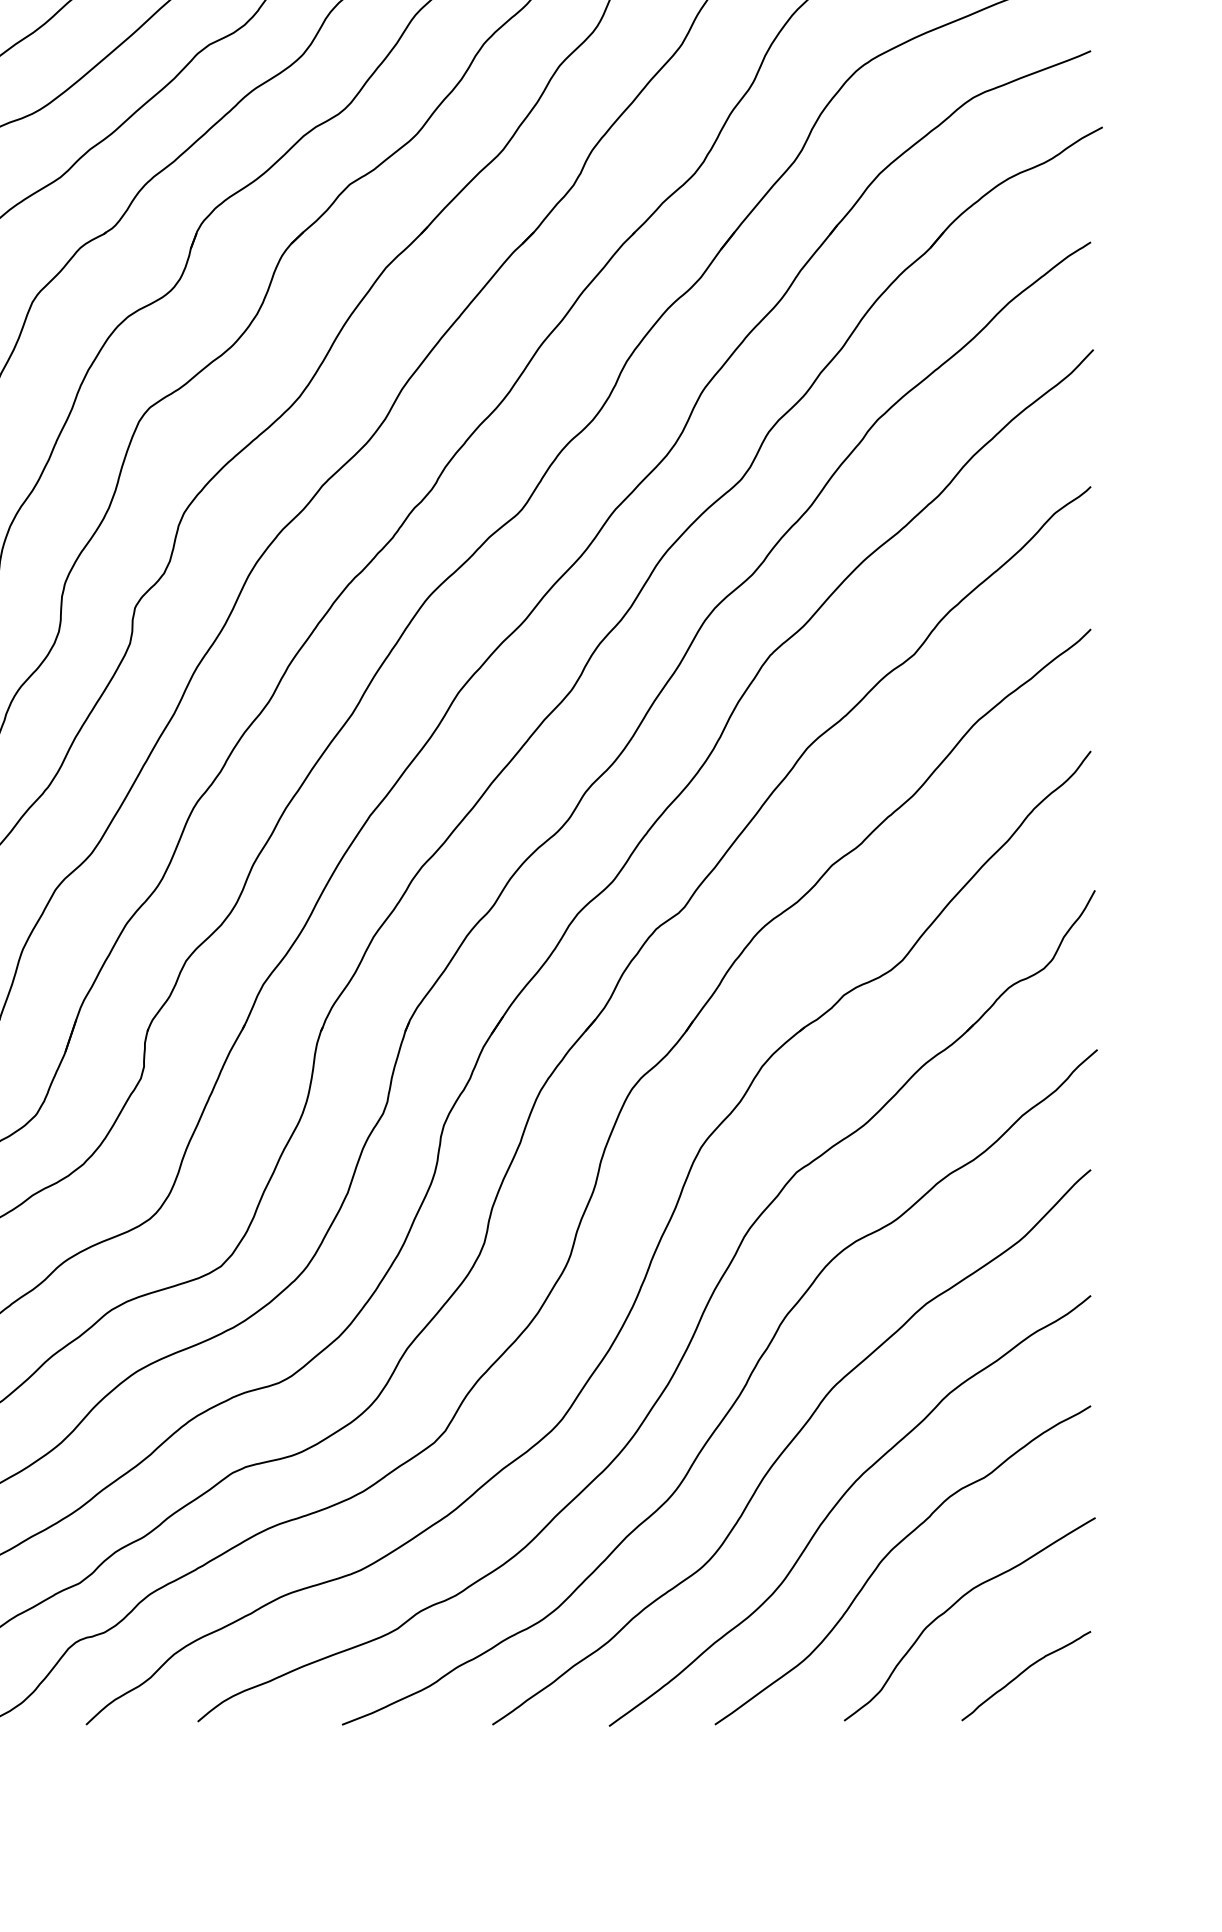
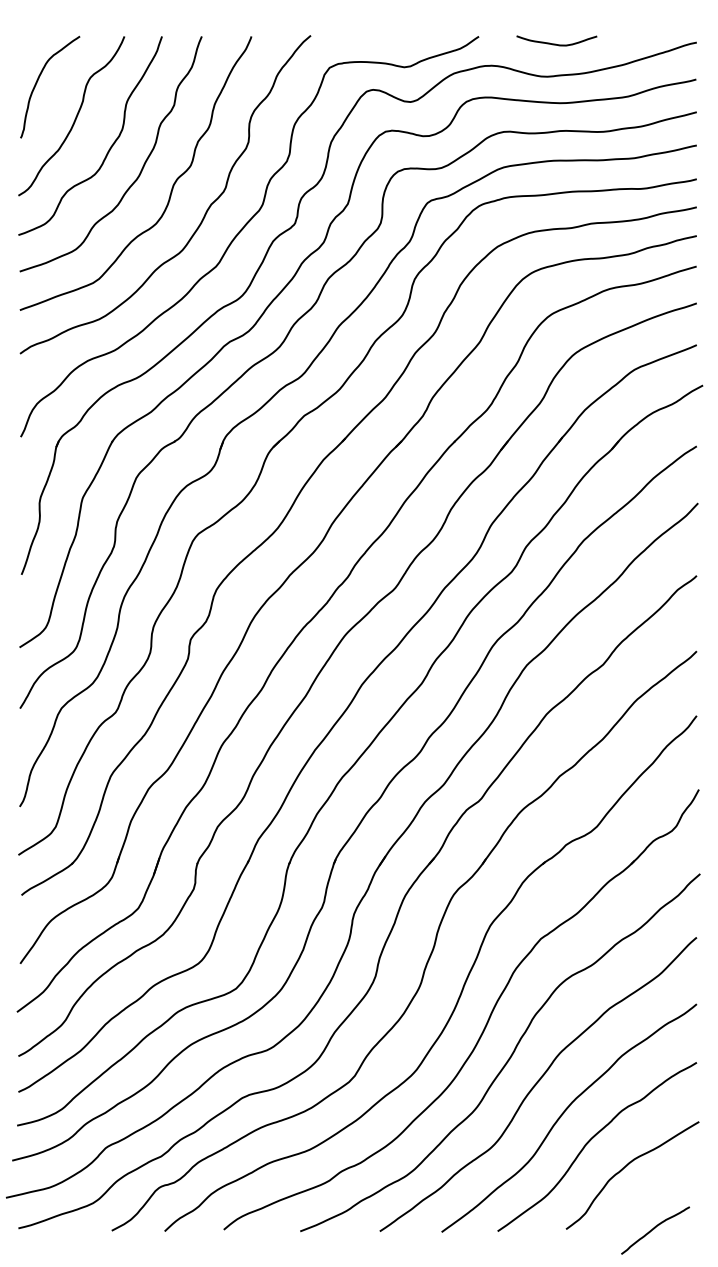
curve: (1024, 1673) -> (654, 1229), moved

